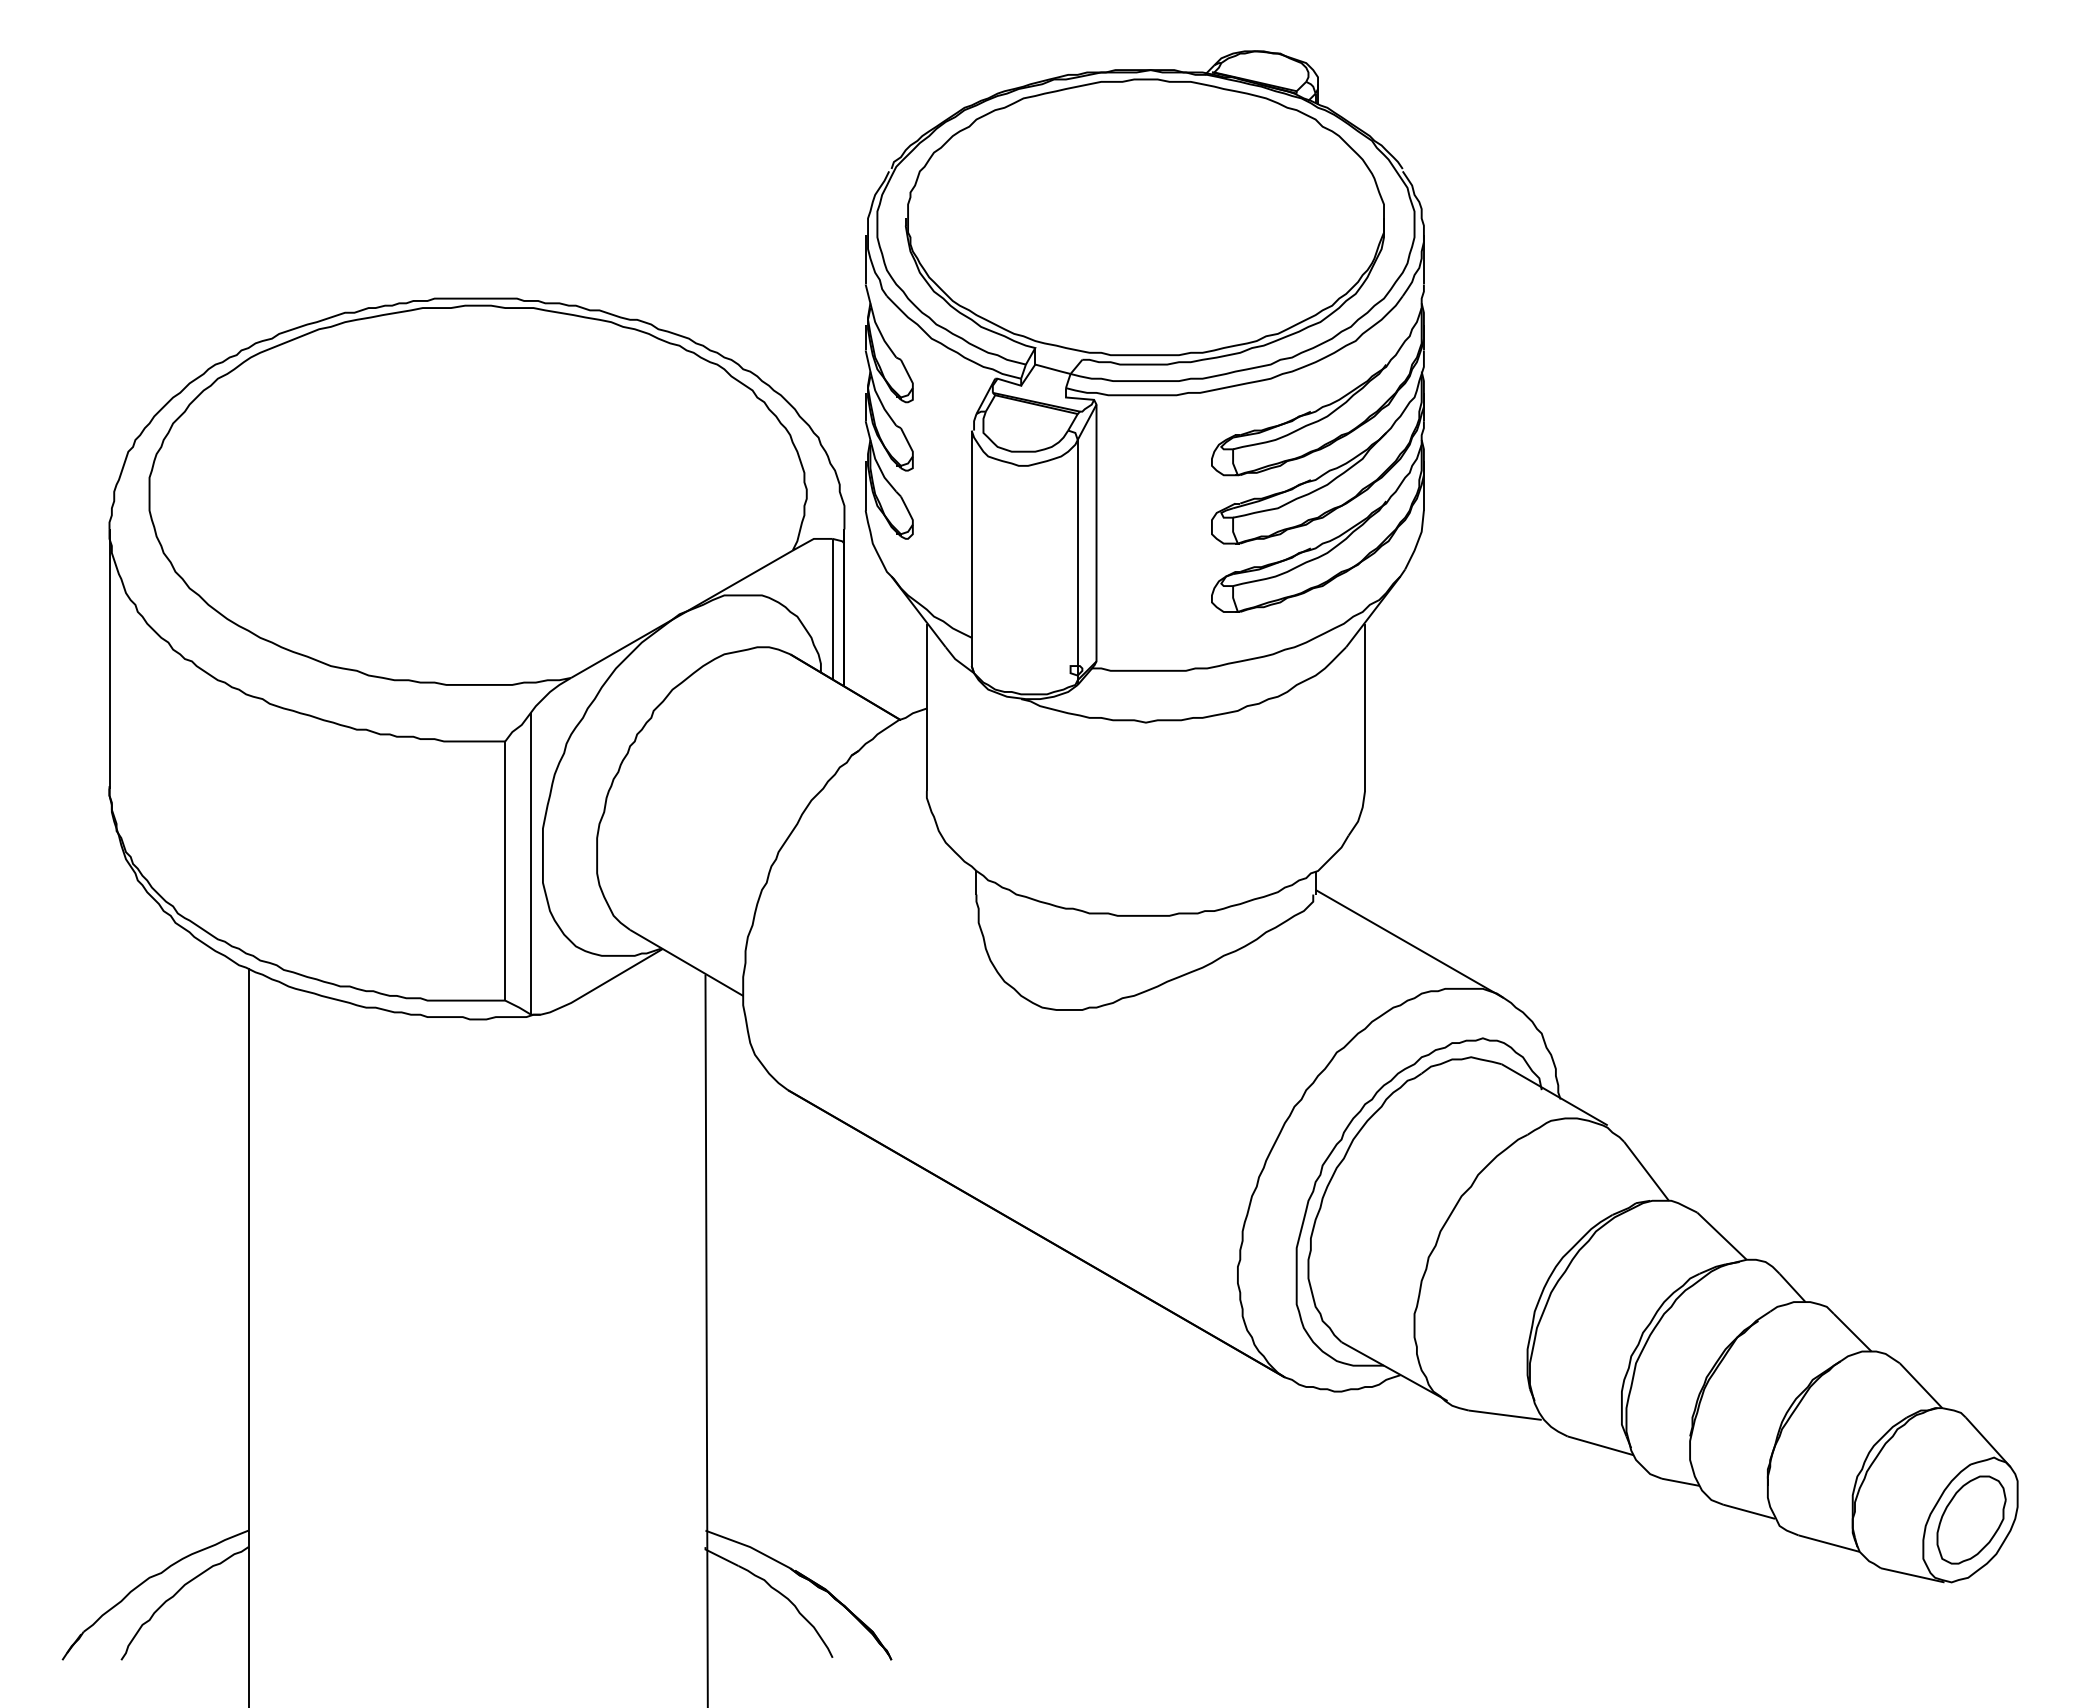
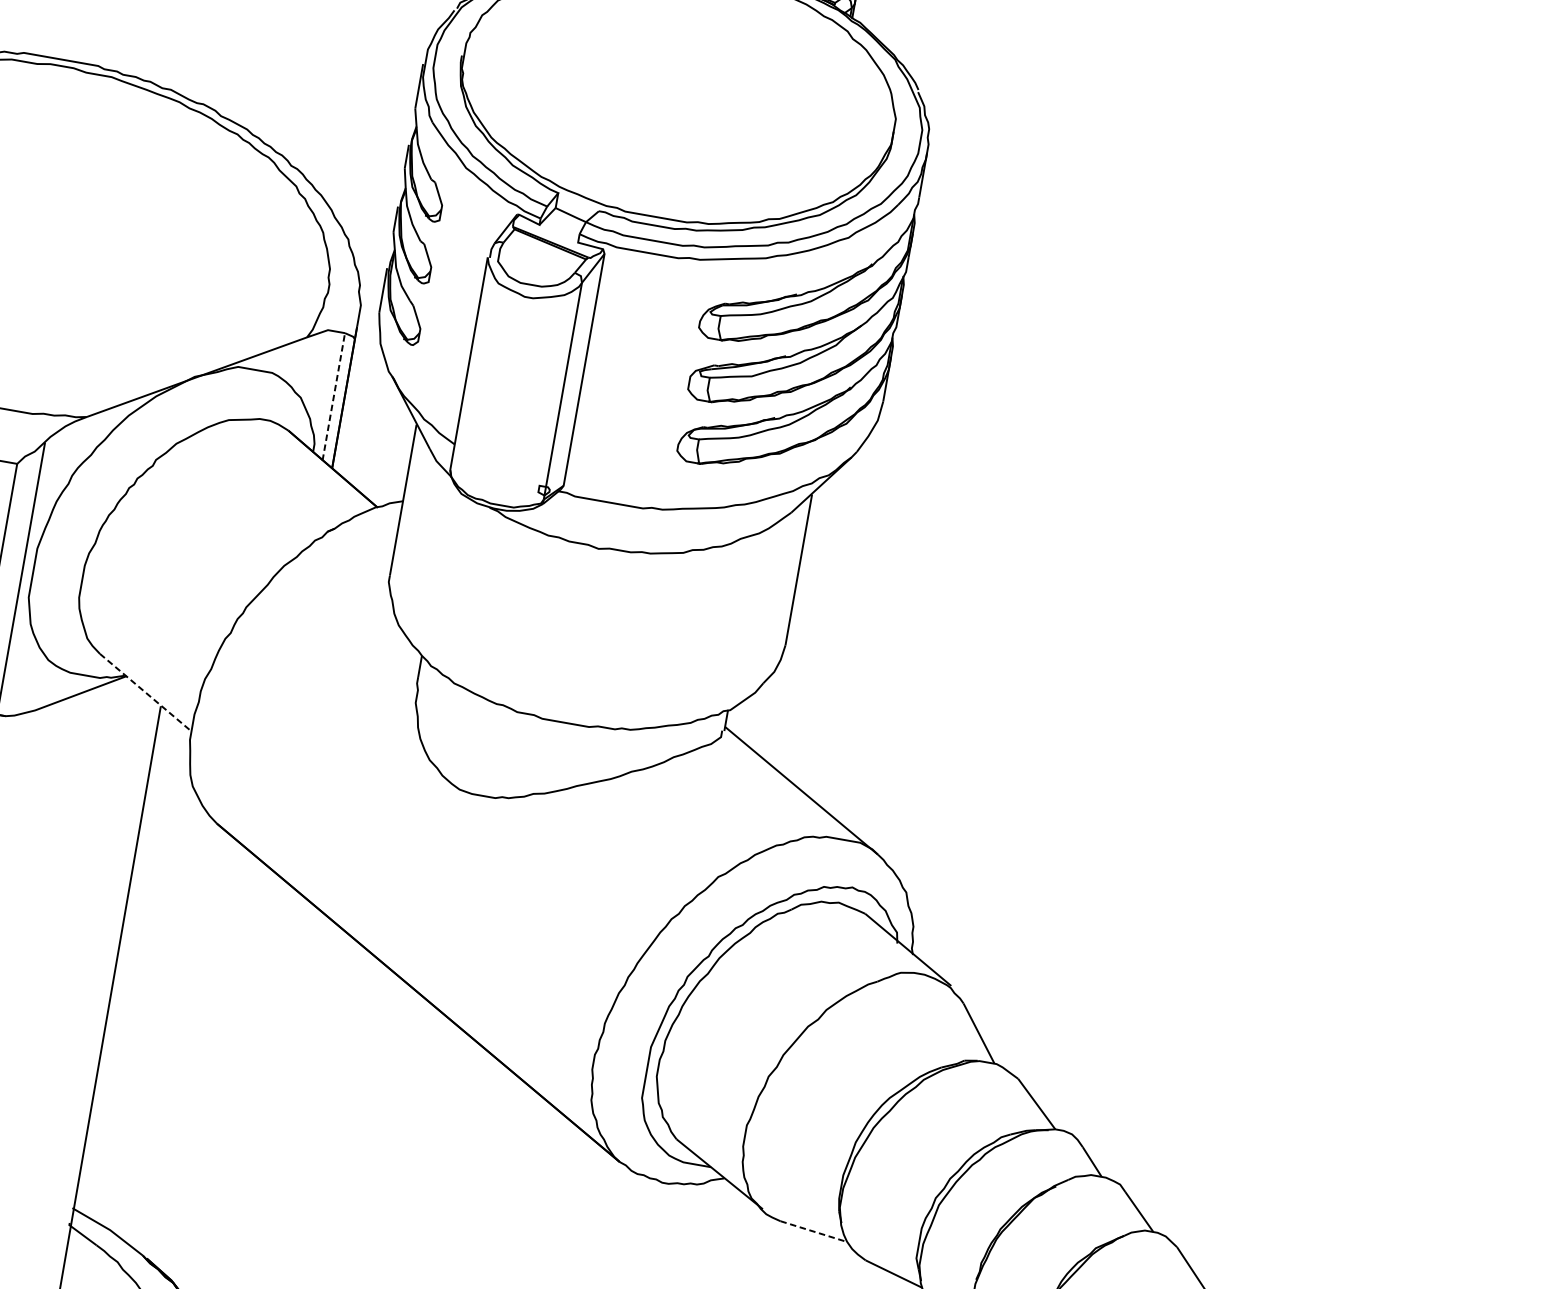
line: (832, 609) -> (333, 396), solid -> dashed
line: (687, 963) -> (146, 693), solid -> dashed
line: (1505, 1415) -> (812, 1231), solid -> dashed

